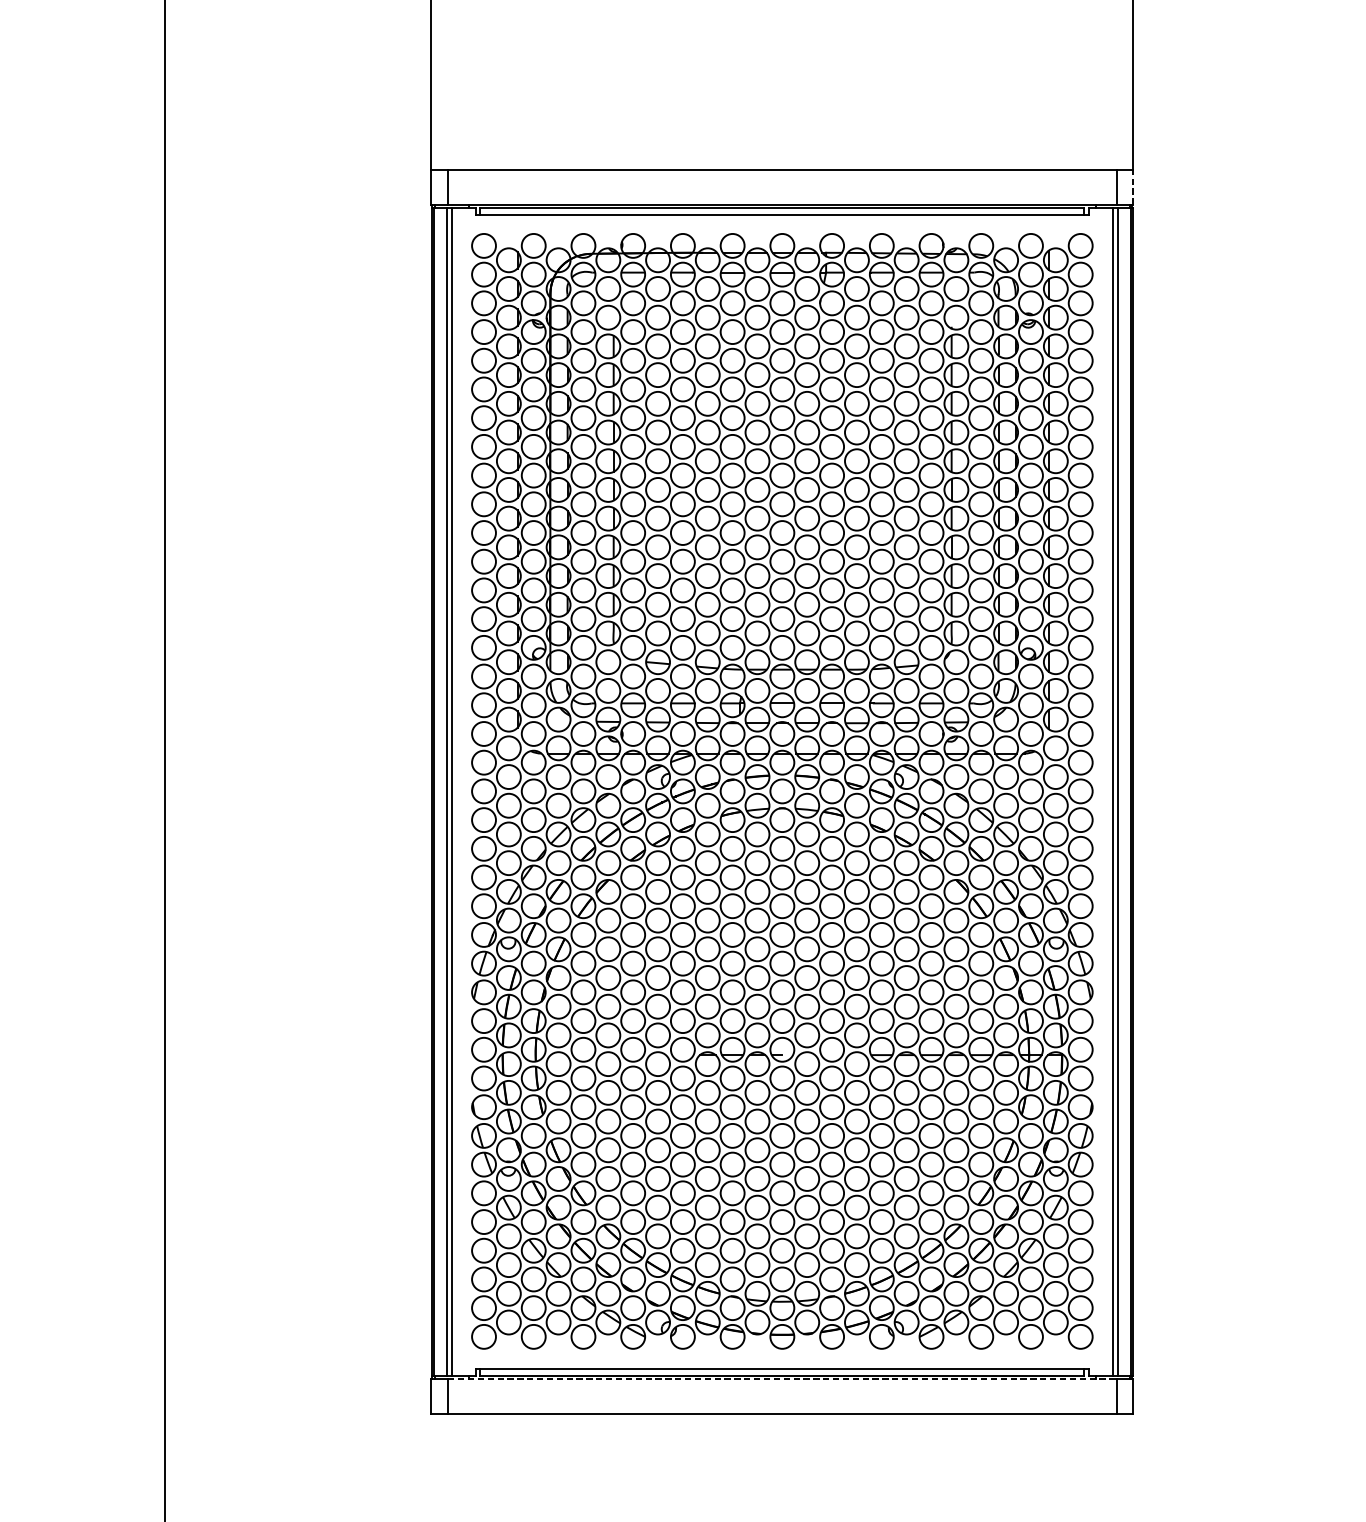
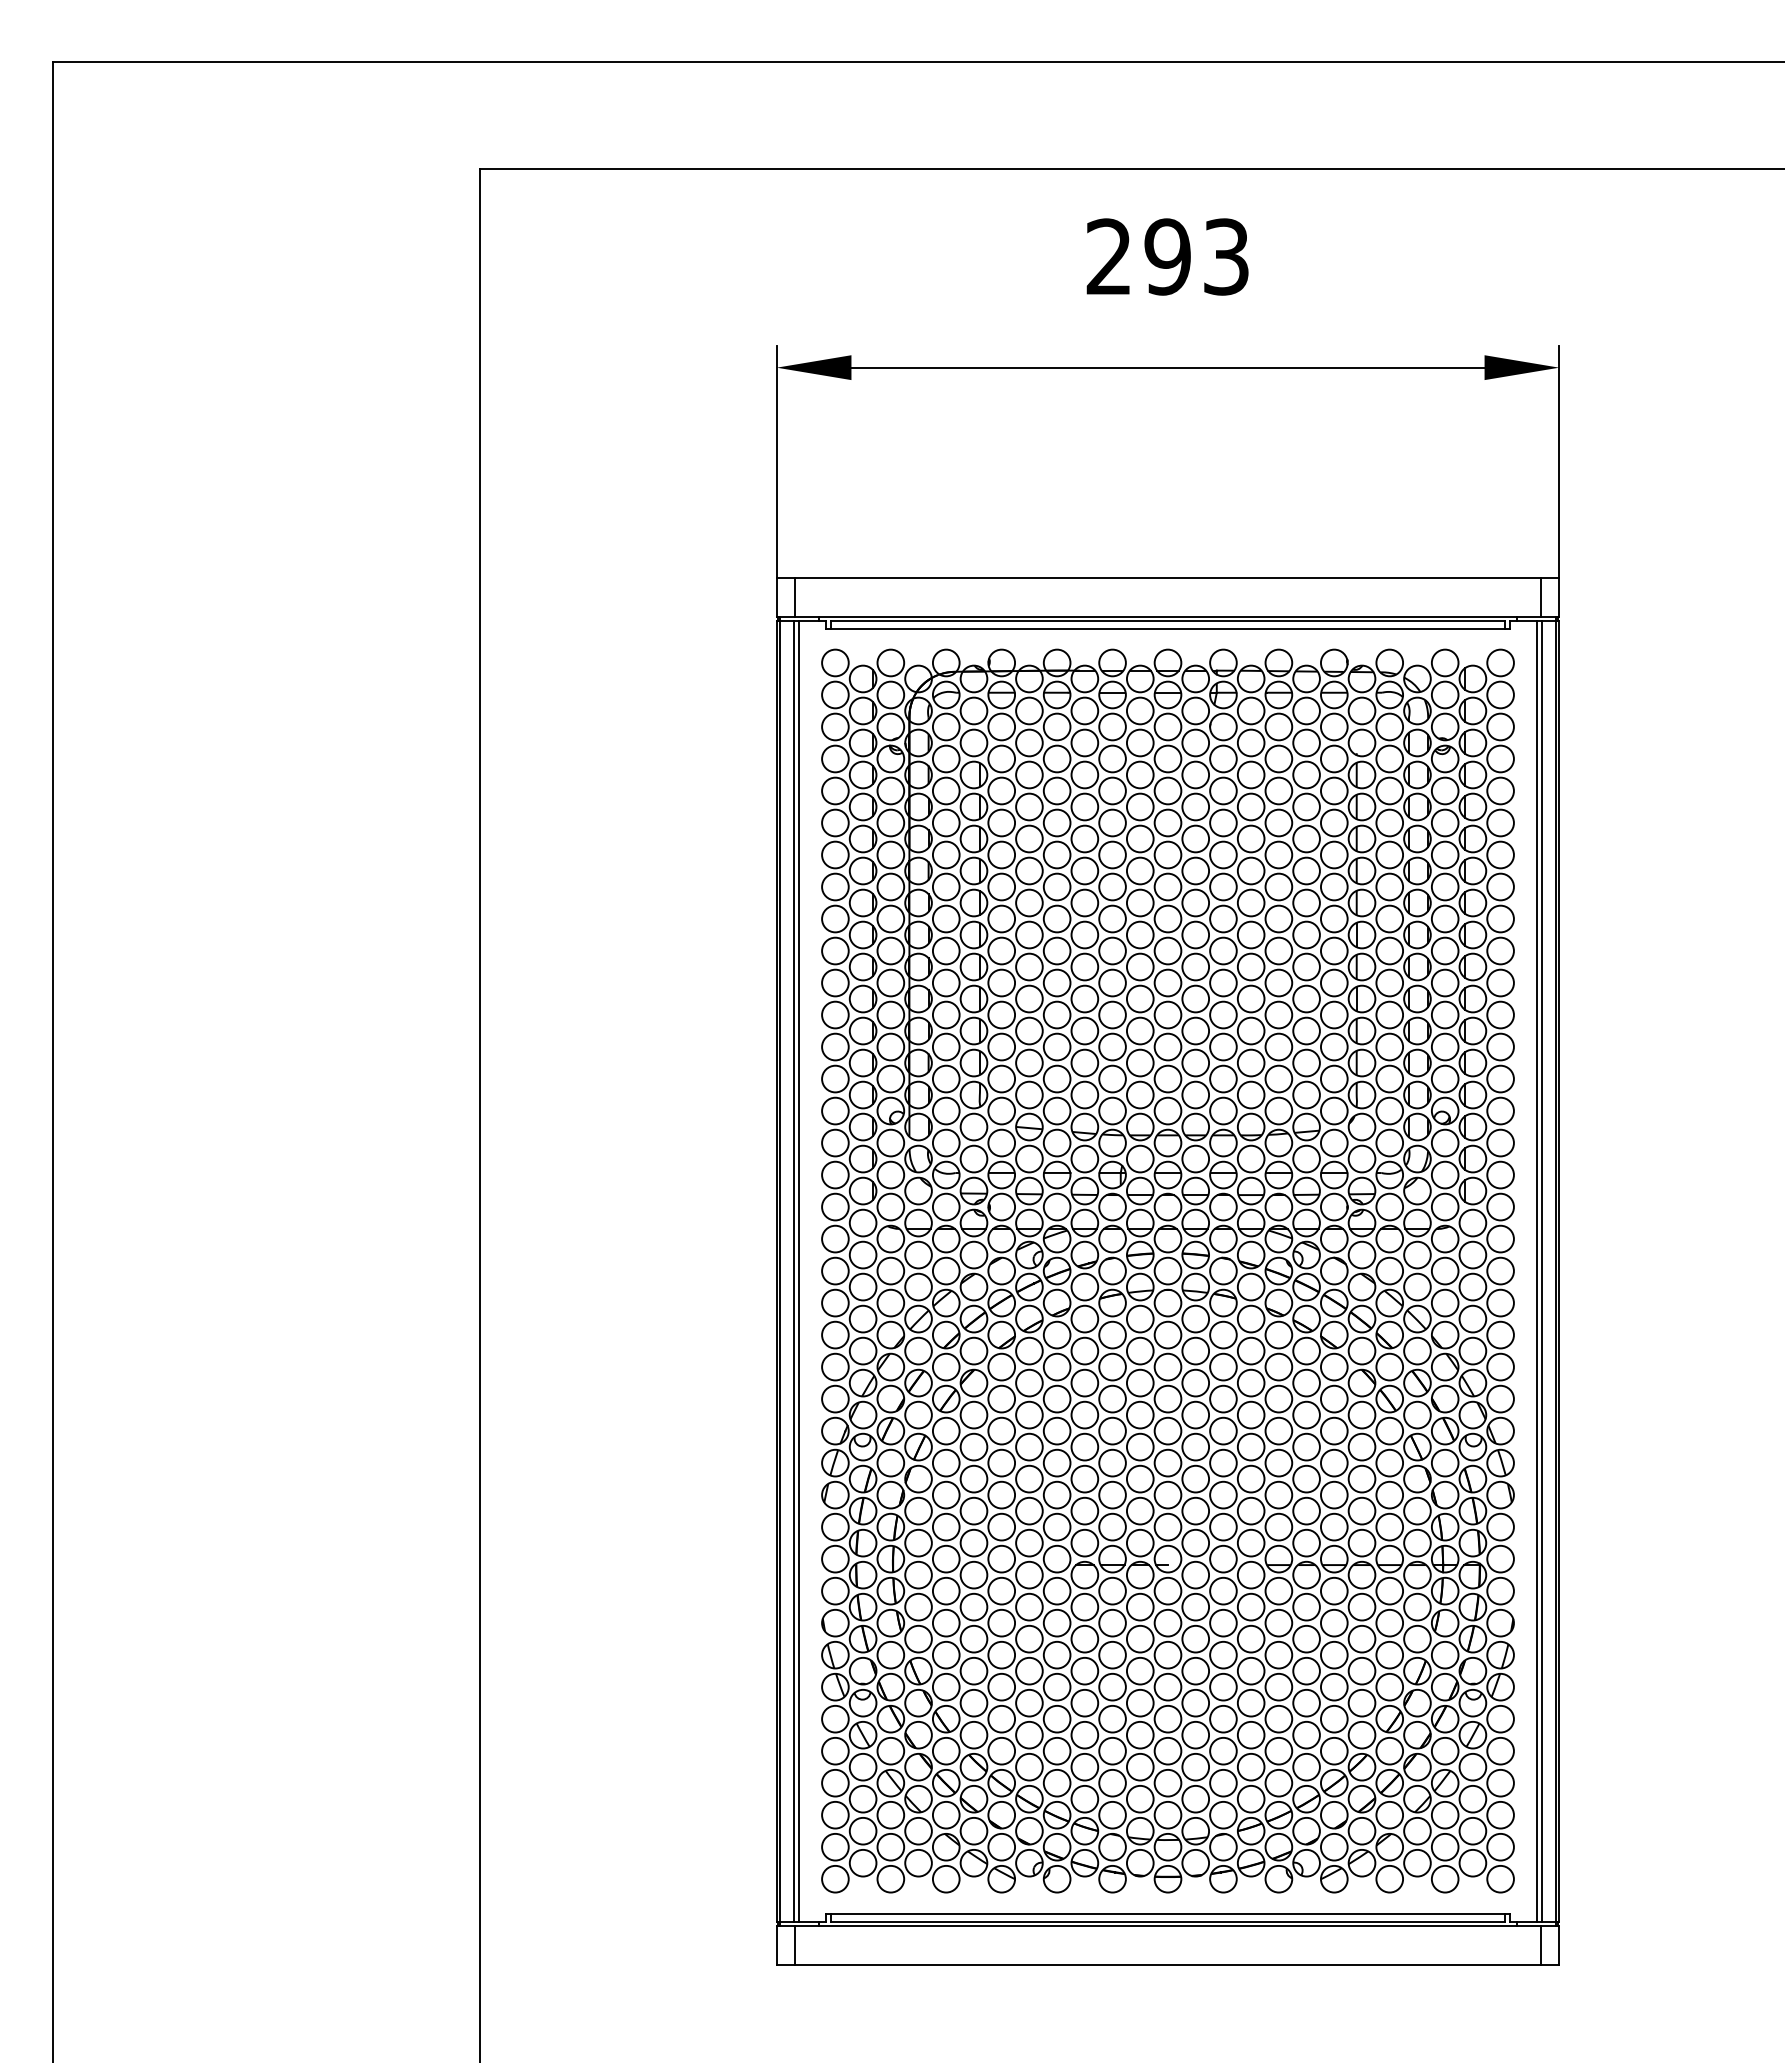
line: (1133, 187) -> (1559, 597), dashed -> solid
line: (782, 1379) -> (1168, 1926), dashed -> solid

